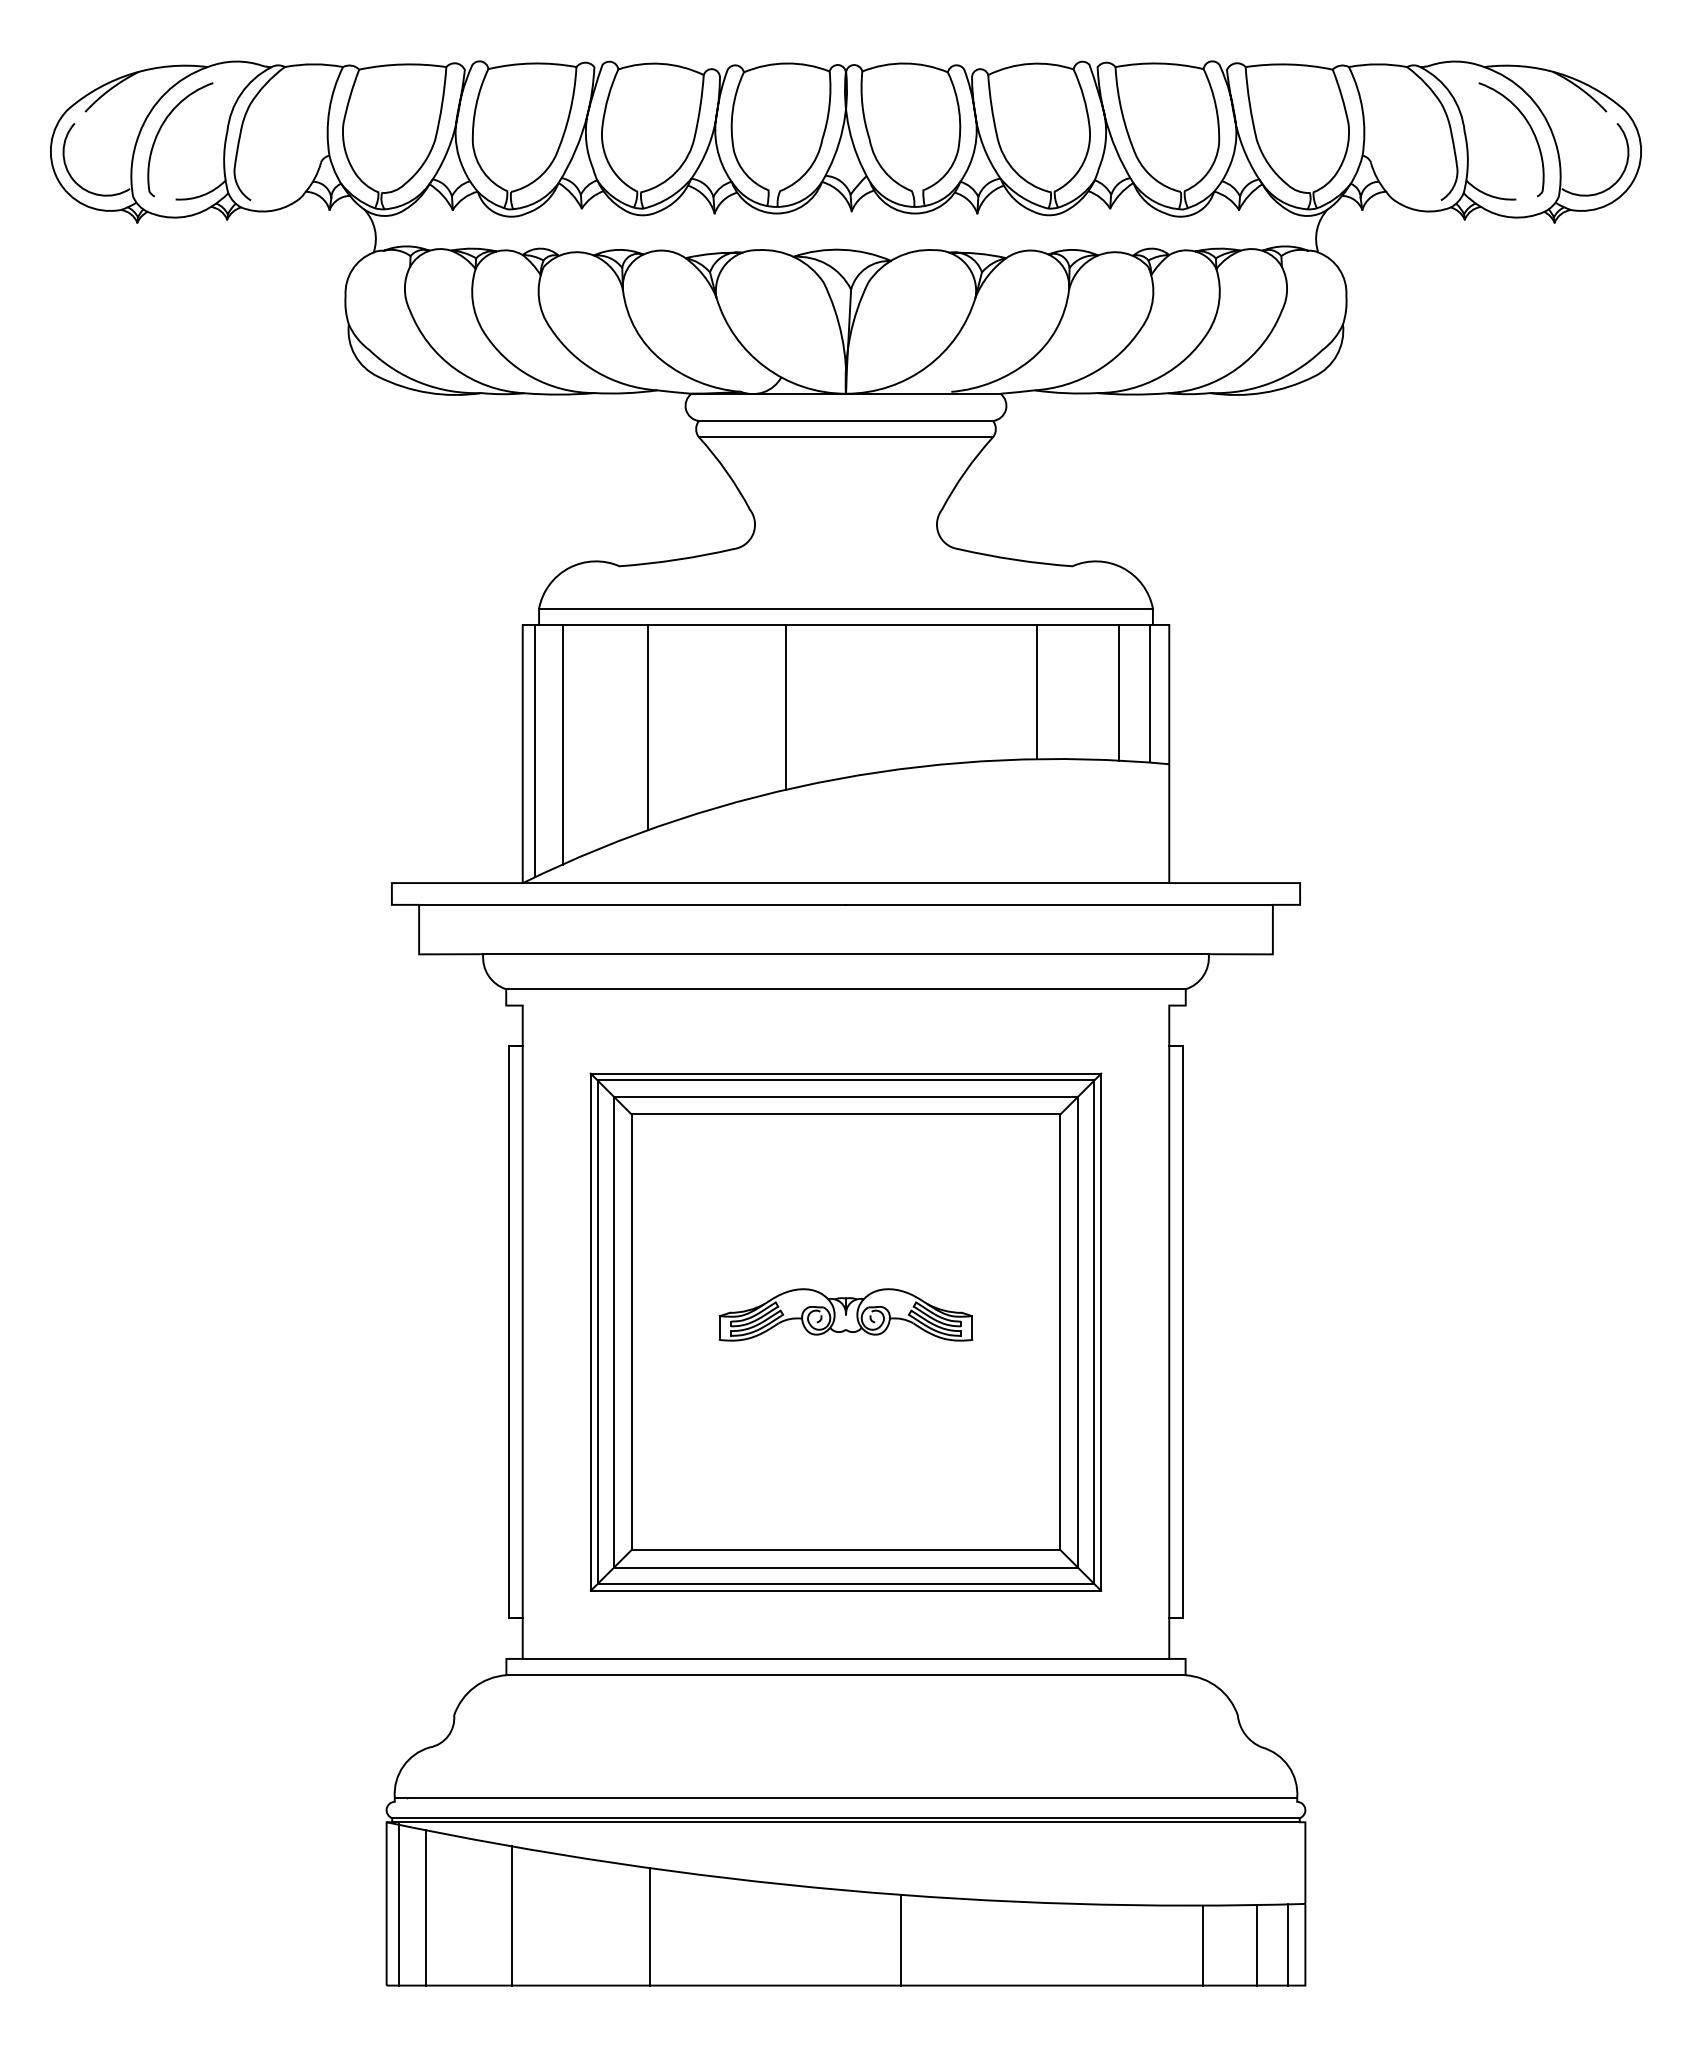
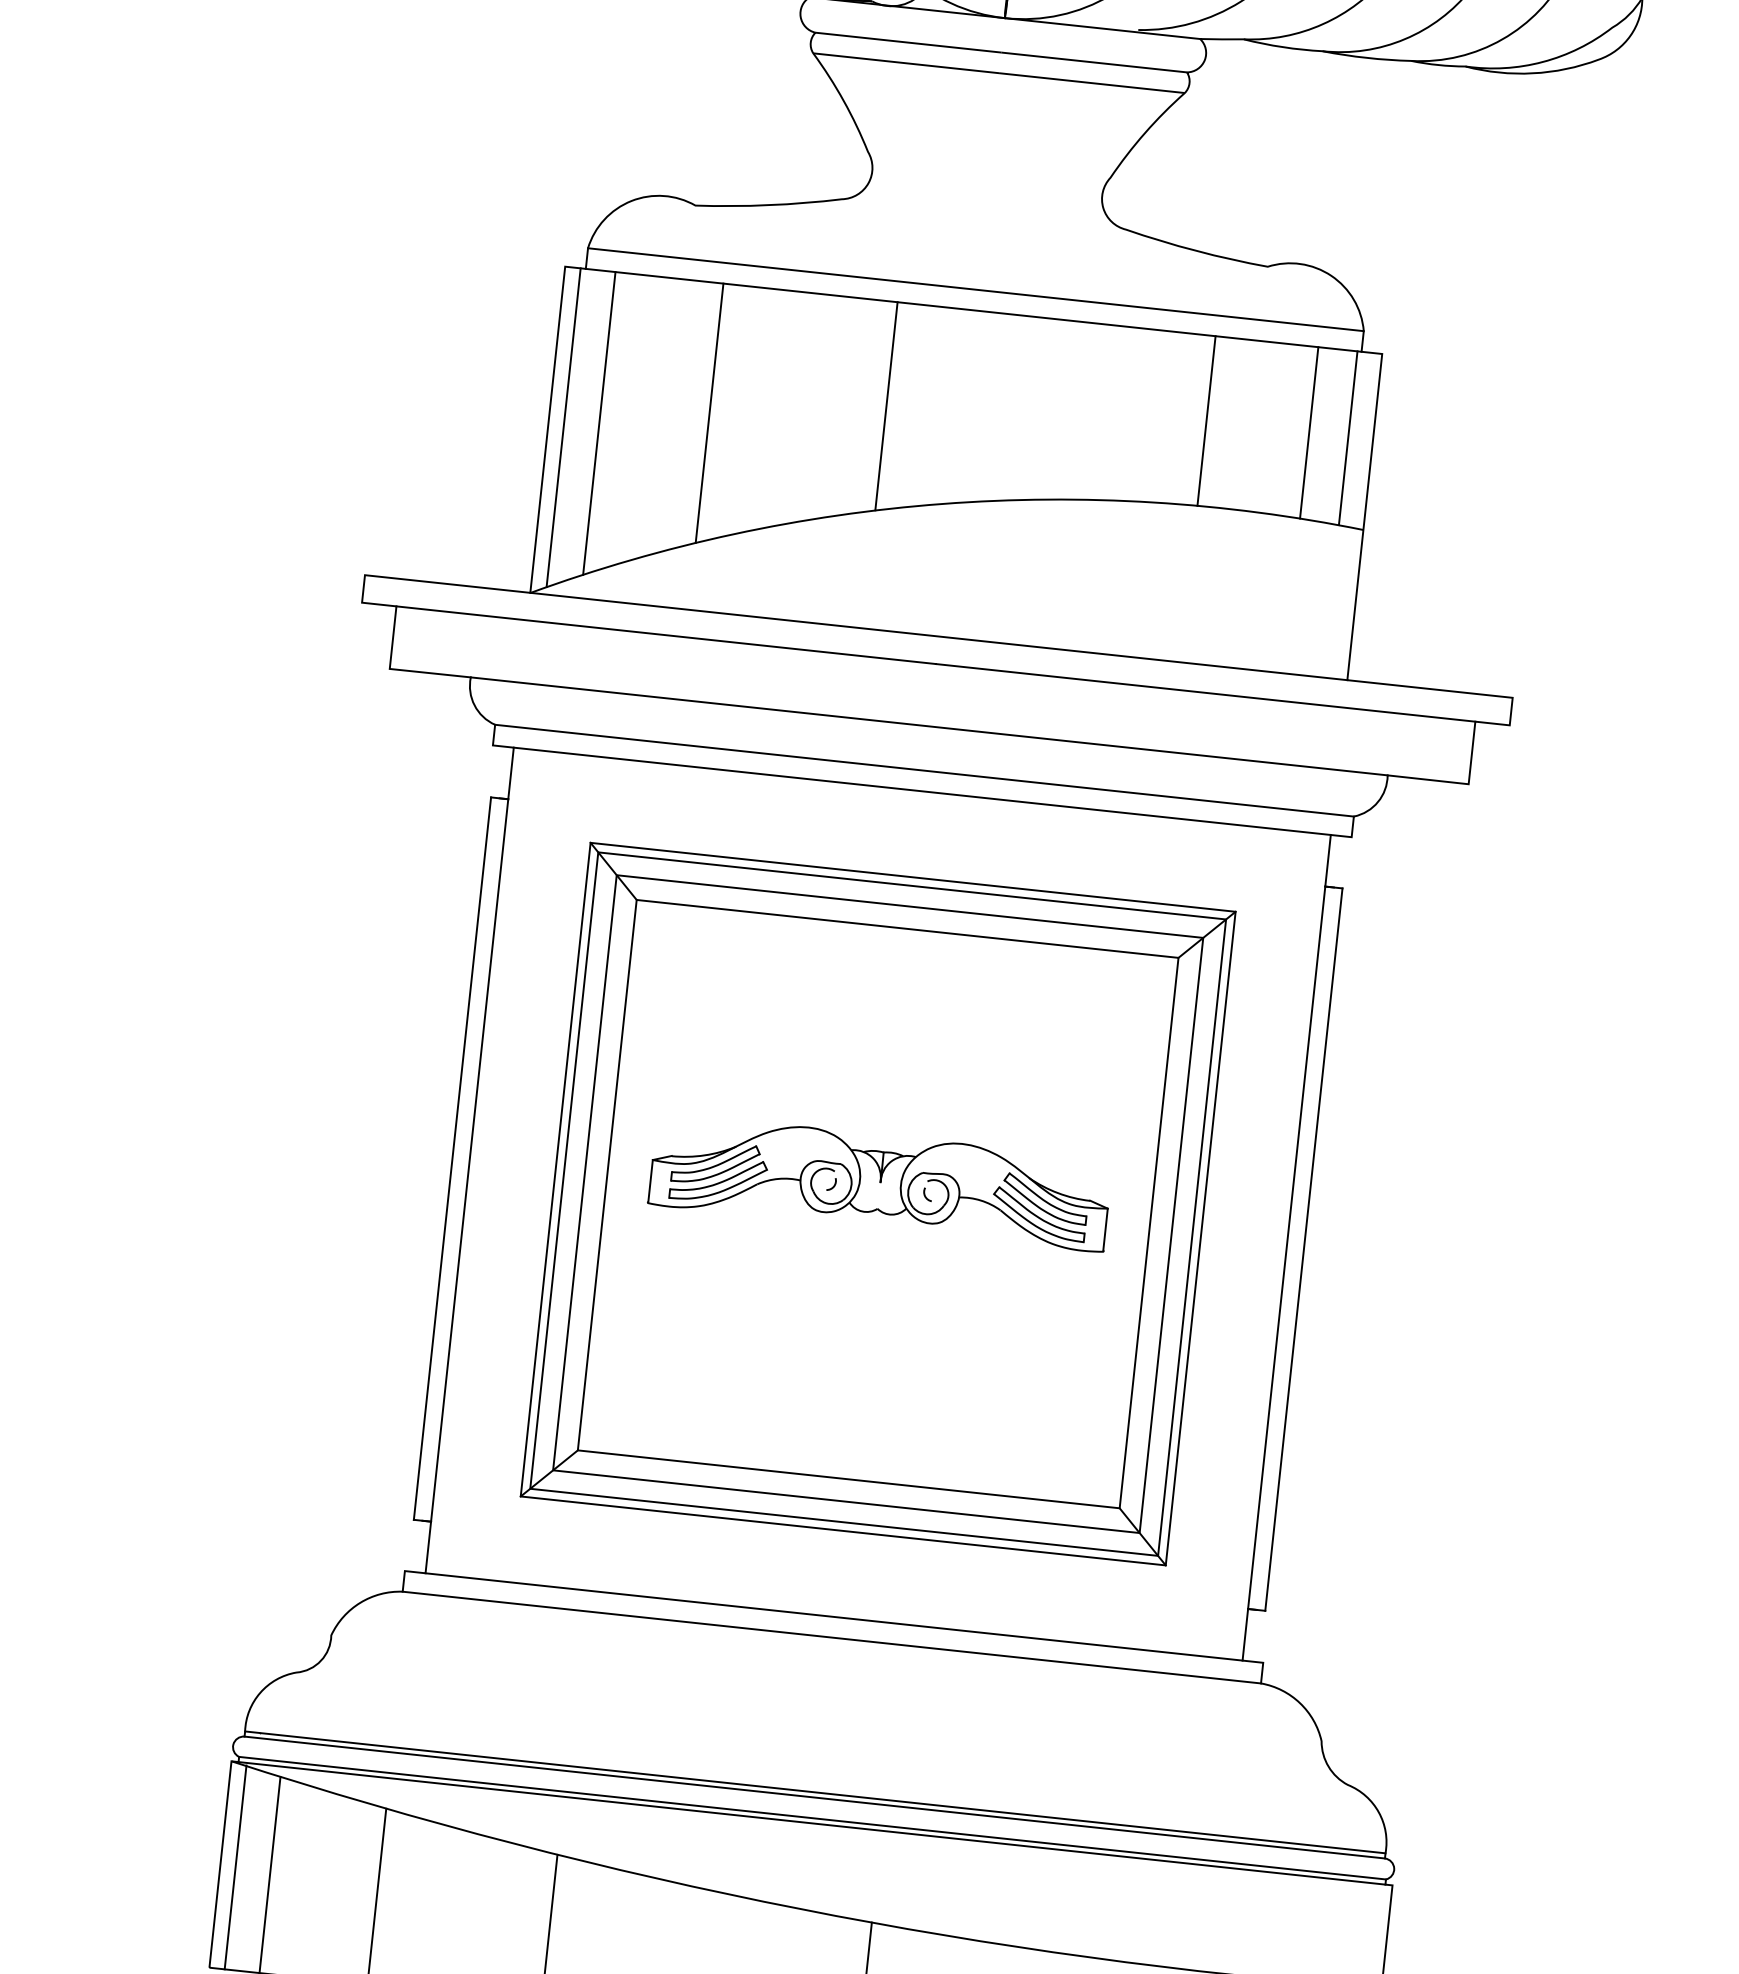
line: (845, 1005) -> (921, 791), added
part: (845, 1314) -> (879, 1181), size x1.43
line: (845, 1801) -> (814, 1797), added

